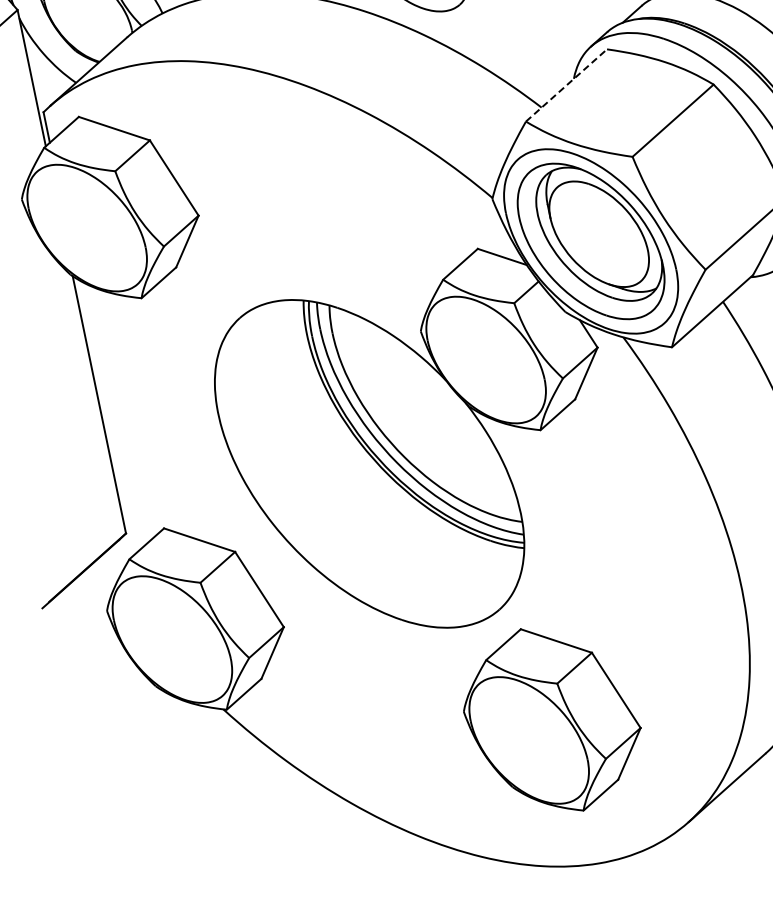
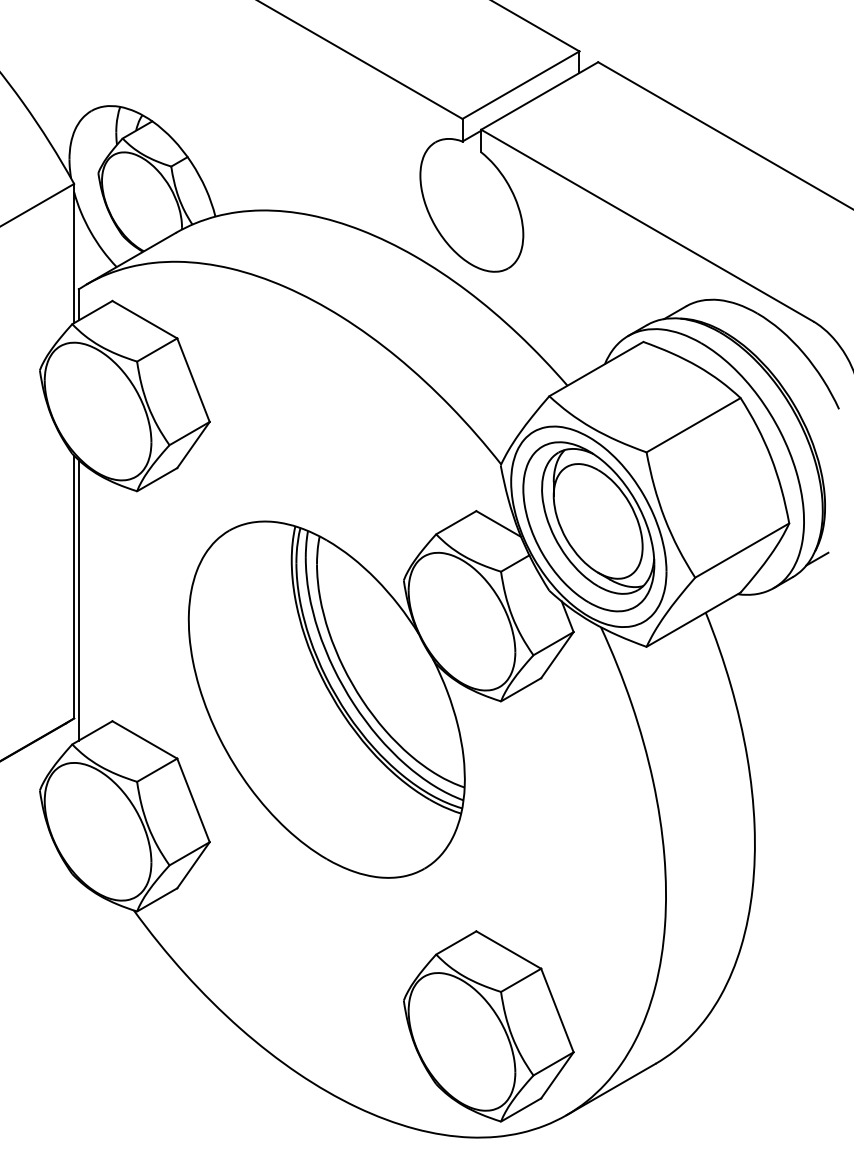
line: (566, 84) -> (596, 368), dashed -> solid
line: (106, 417) -> (78, 600), added
part: (552, 720) -> (488, 1026), moved

